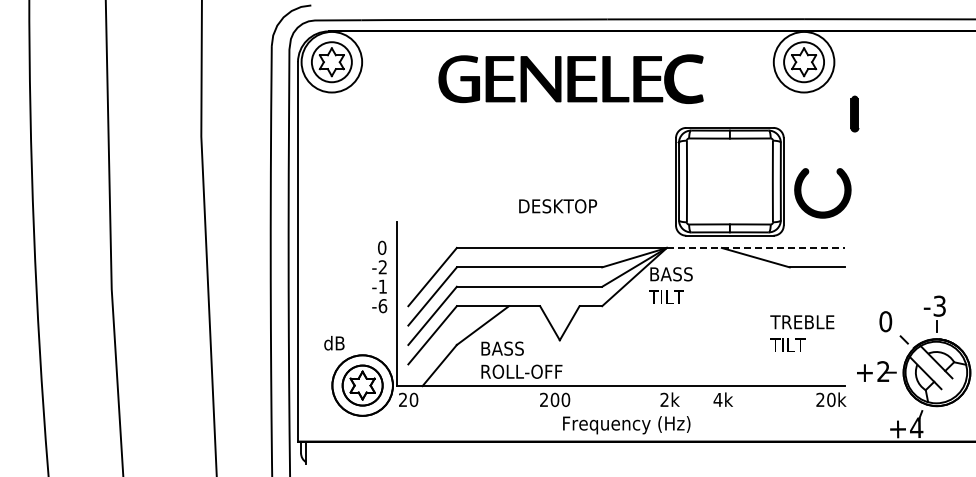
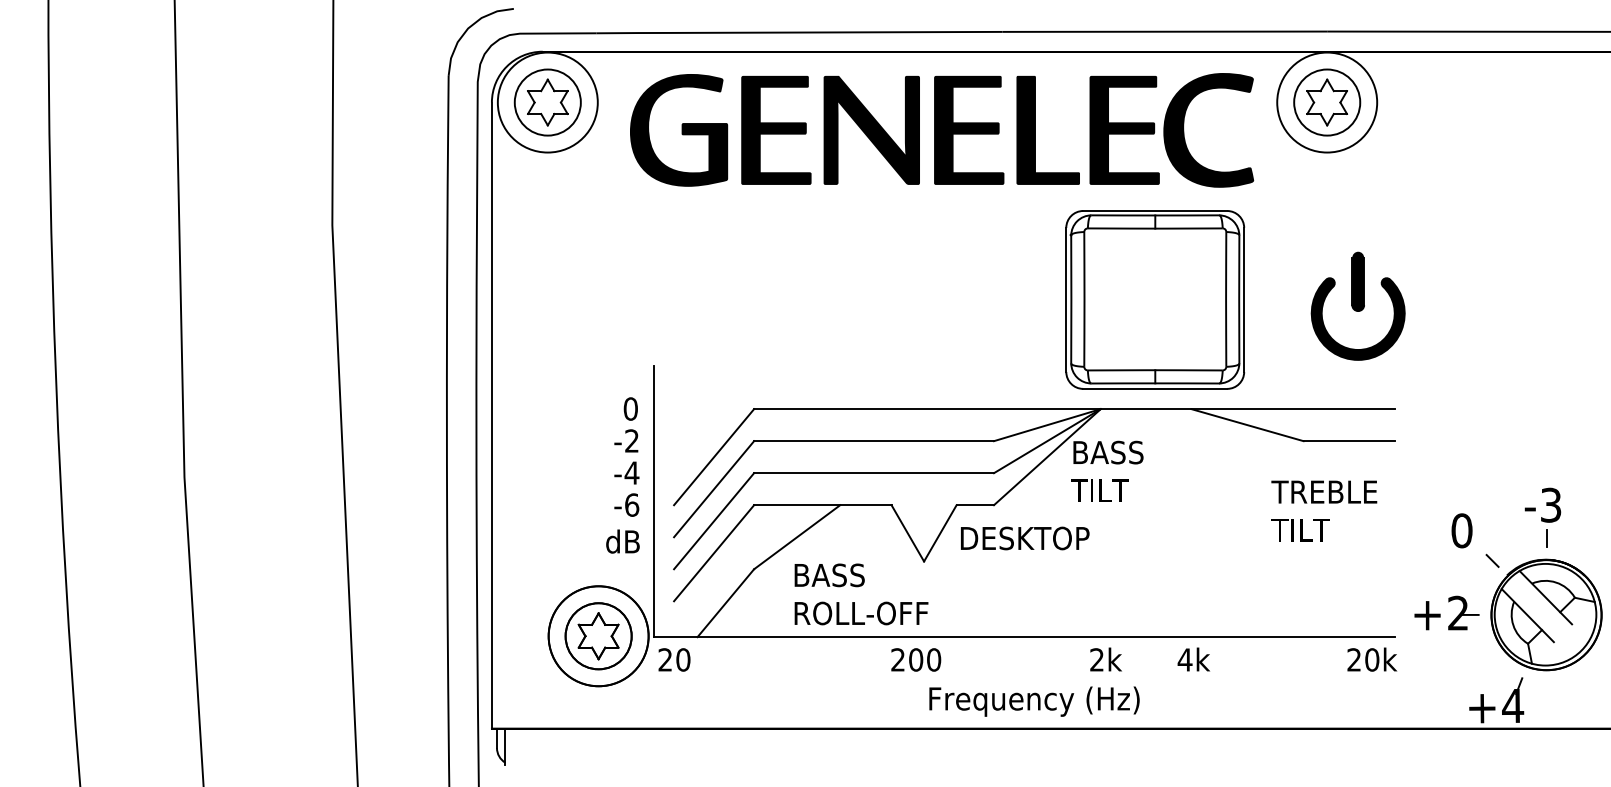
part: (570, 79) -> (941, 131), size x1.43
part: (854, 113) -> (1357, 281), moved
part: (729, 181) -> (1154, 299), moved
text: (558, 206) -> (1025, 538), moved
line: (756, 247) -> (1248, 408), dashed -> solid
text: (382, 286) -> (631, 472), -1 -> -4
text: (802, 333) -> (1324, 510), moved
text: (334, 343) -> (623, 542), moved

